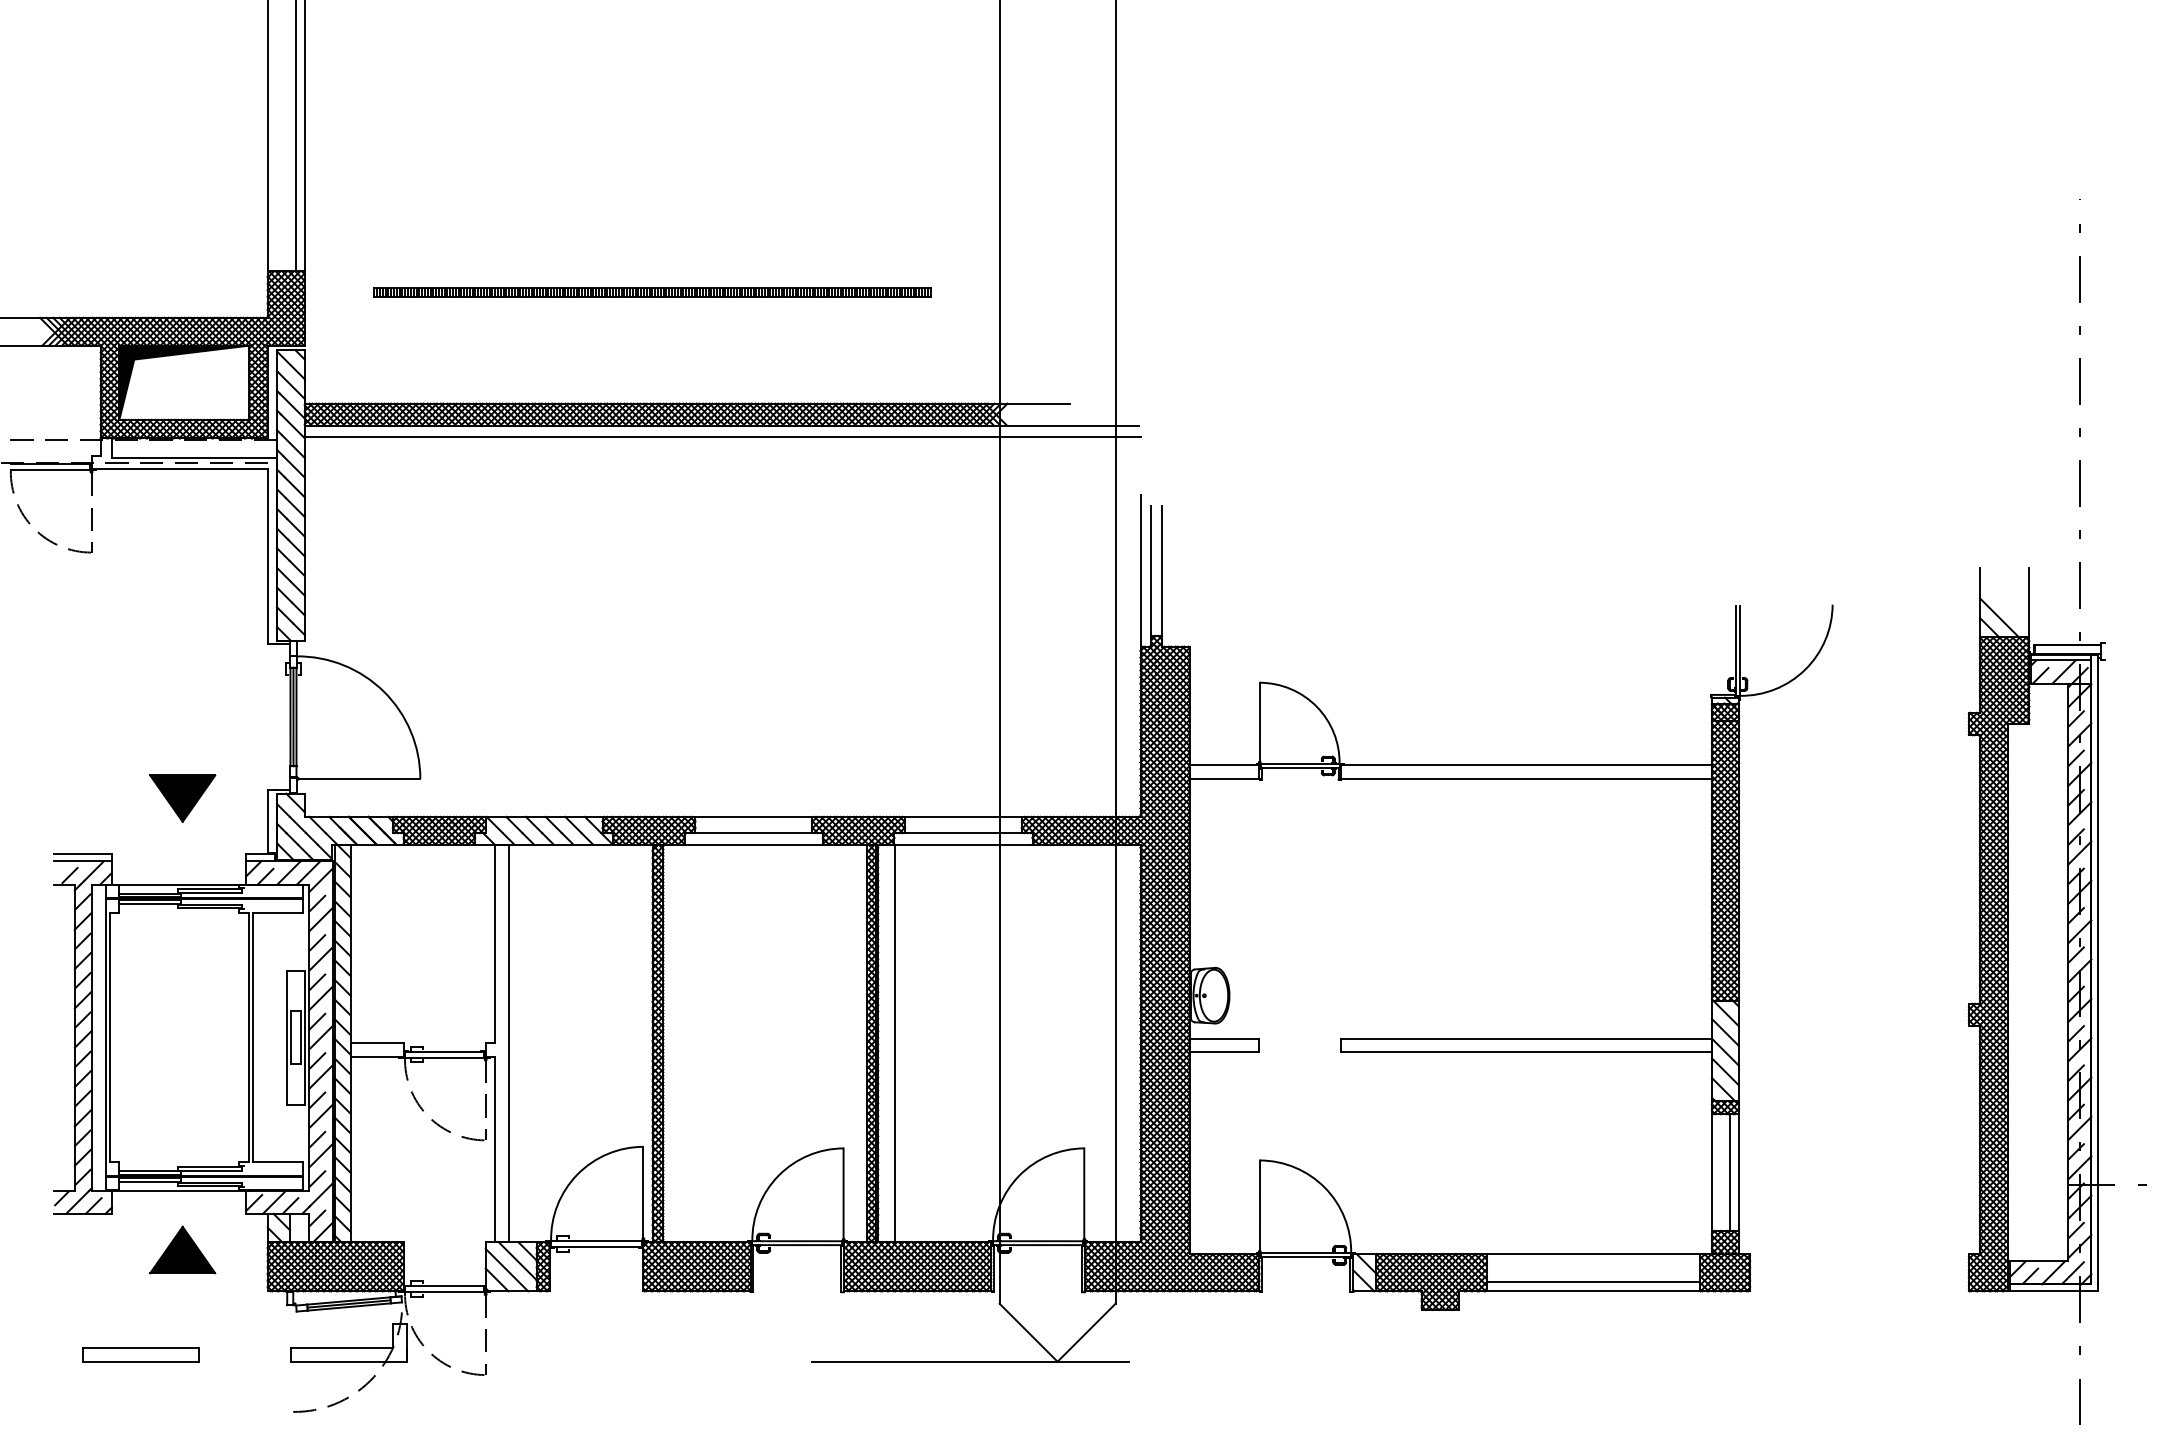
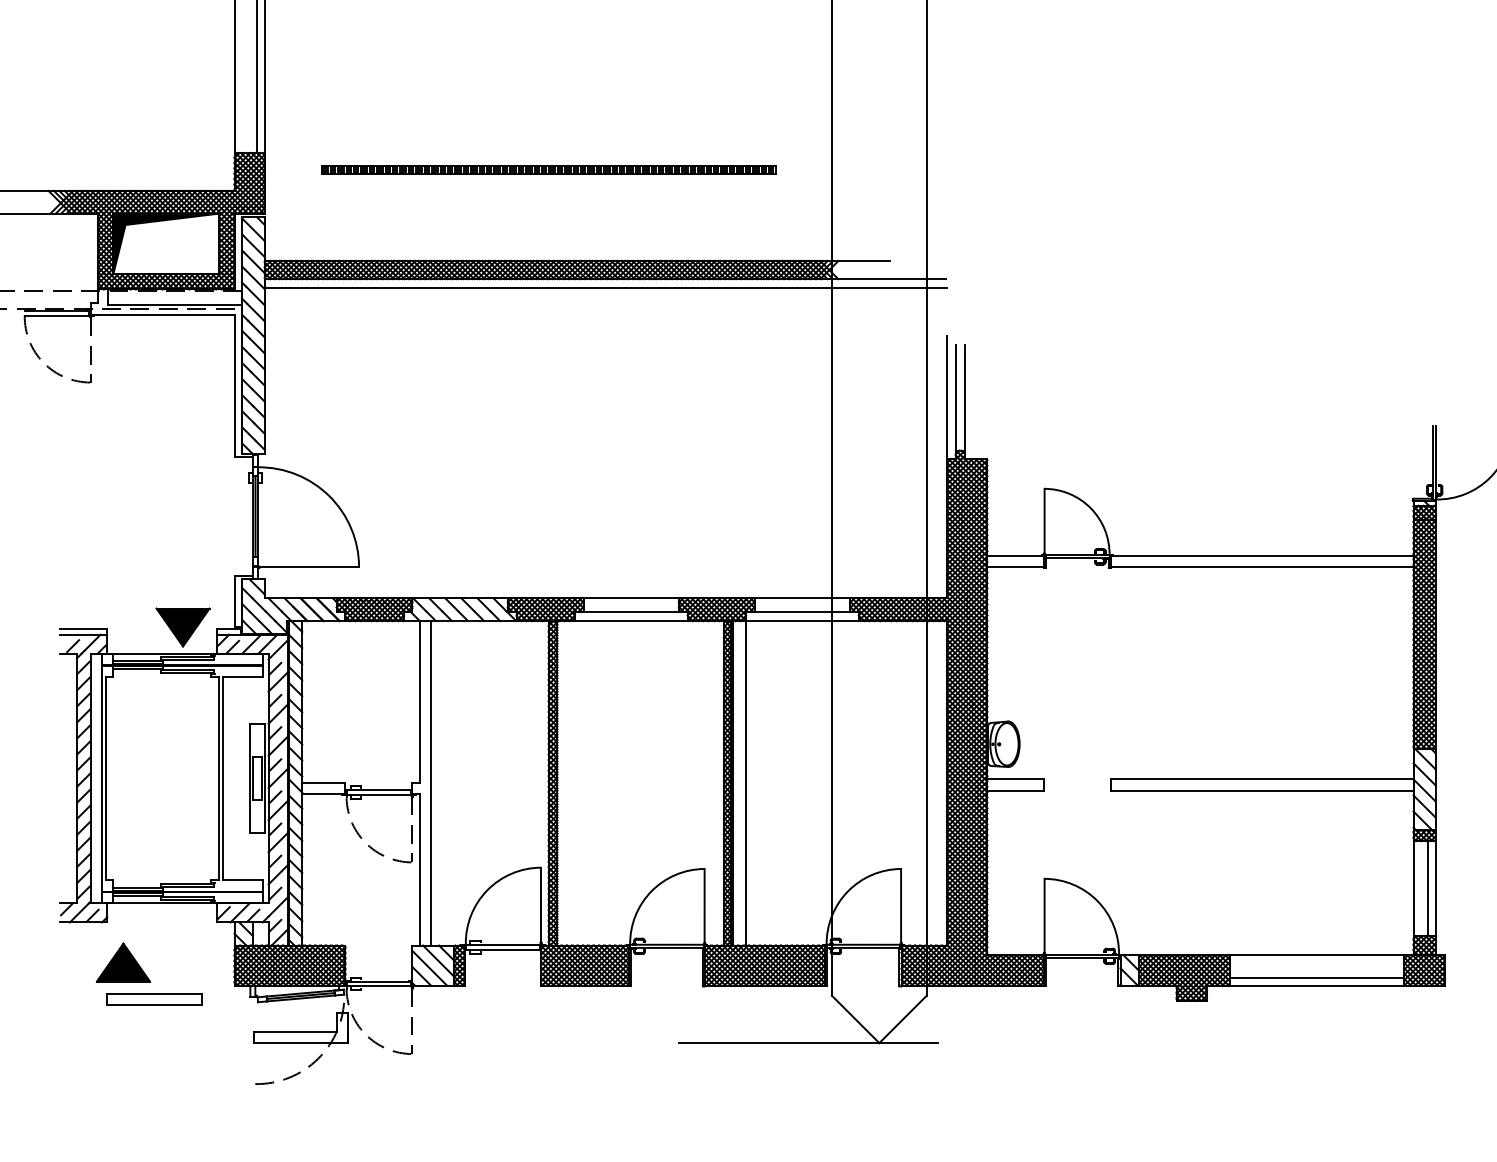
part: (182, 798) -> (182, 627), moved
part: (182, 1249) -> (123, 962), moved
part: (140, 1354) -> (154, 999), moved

